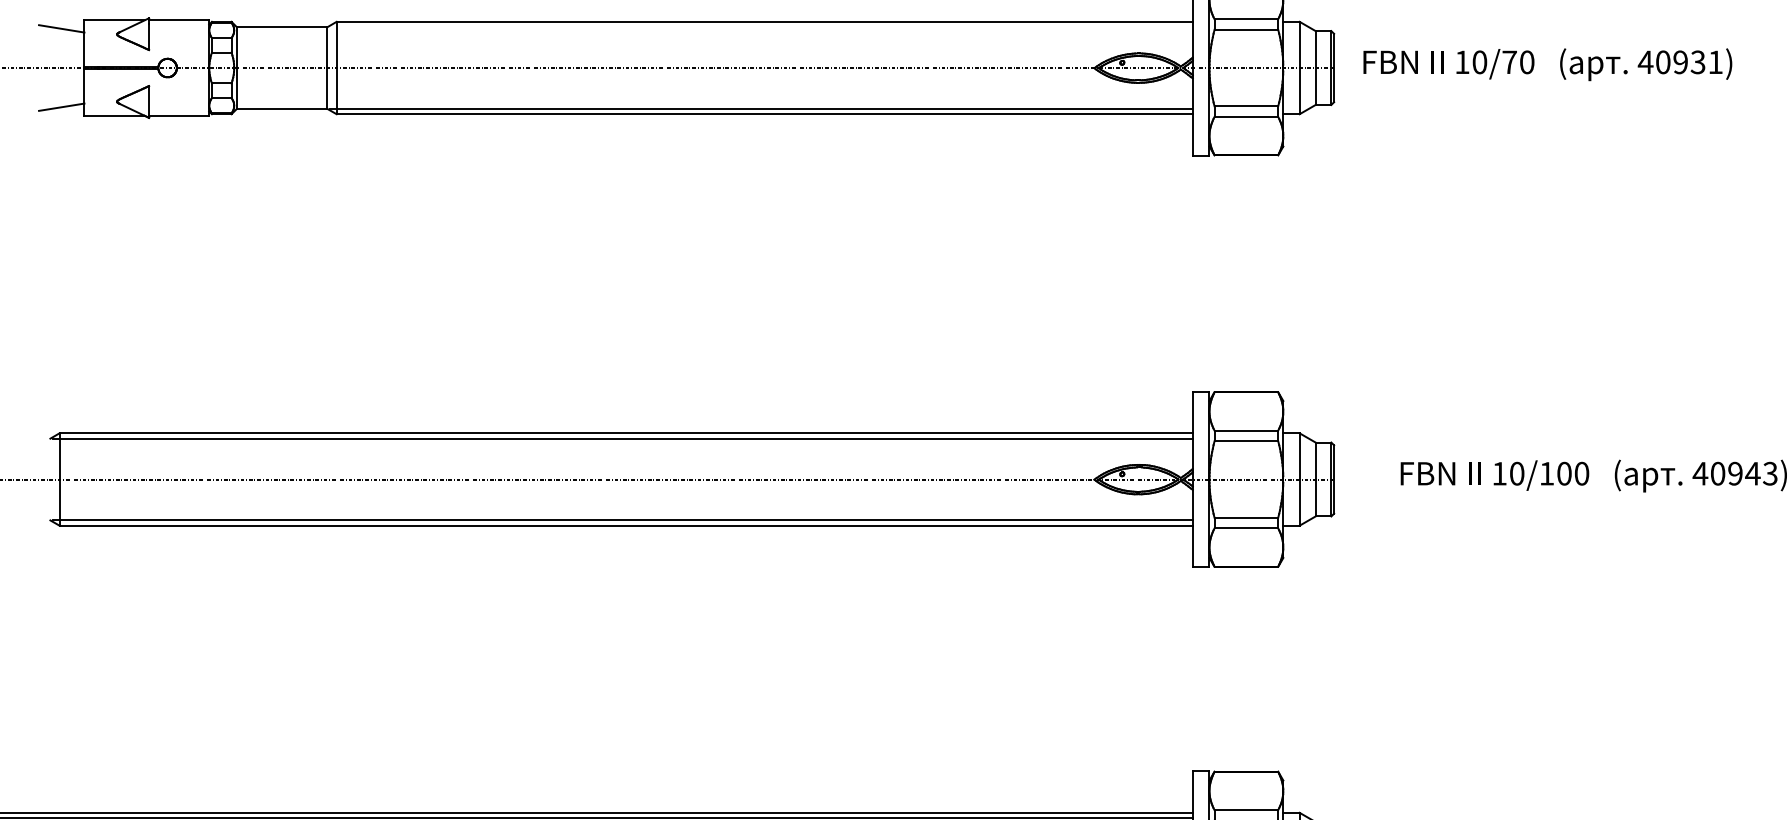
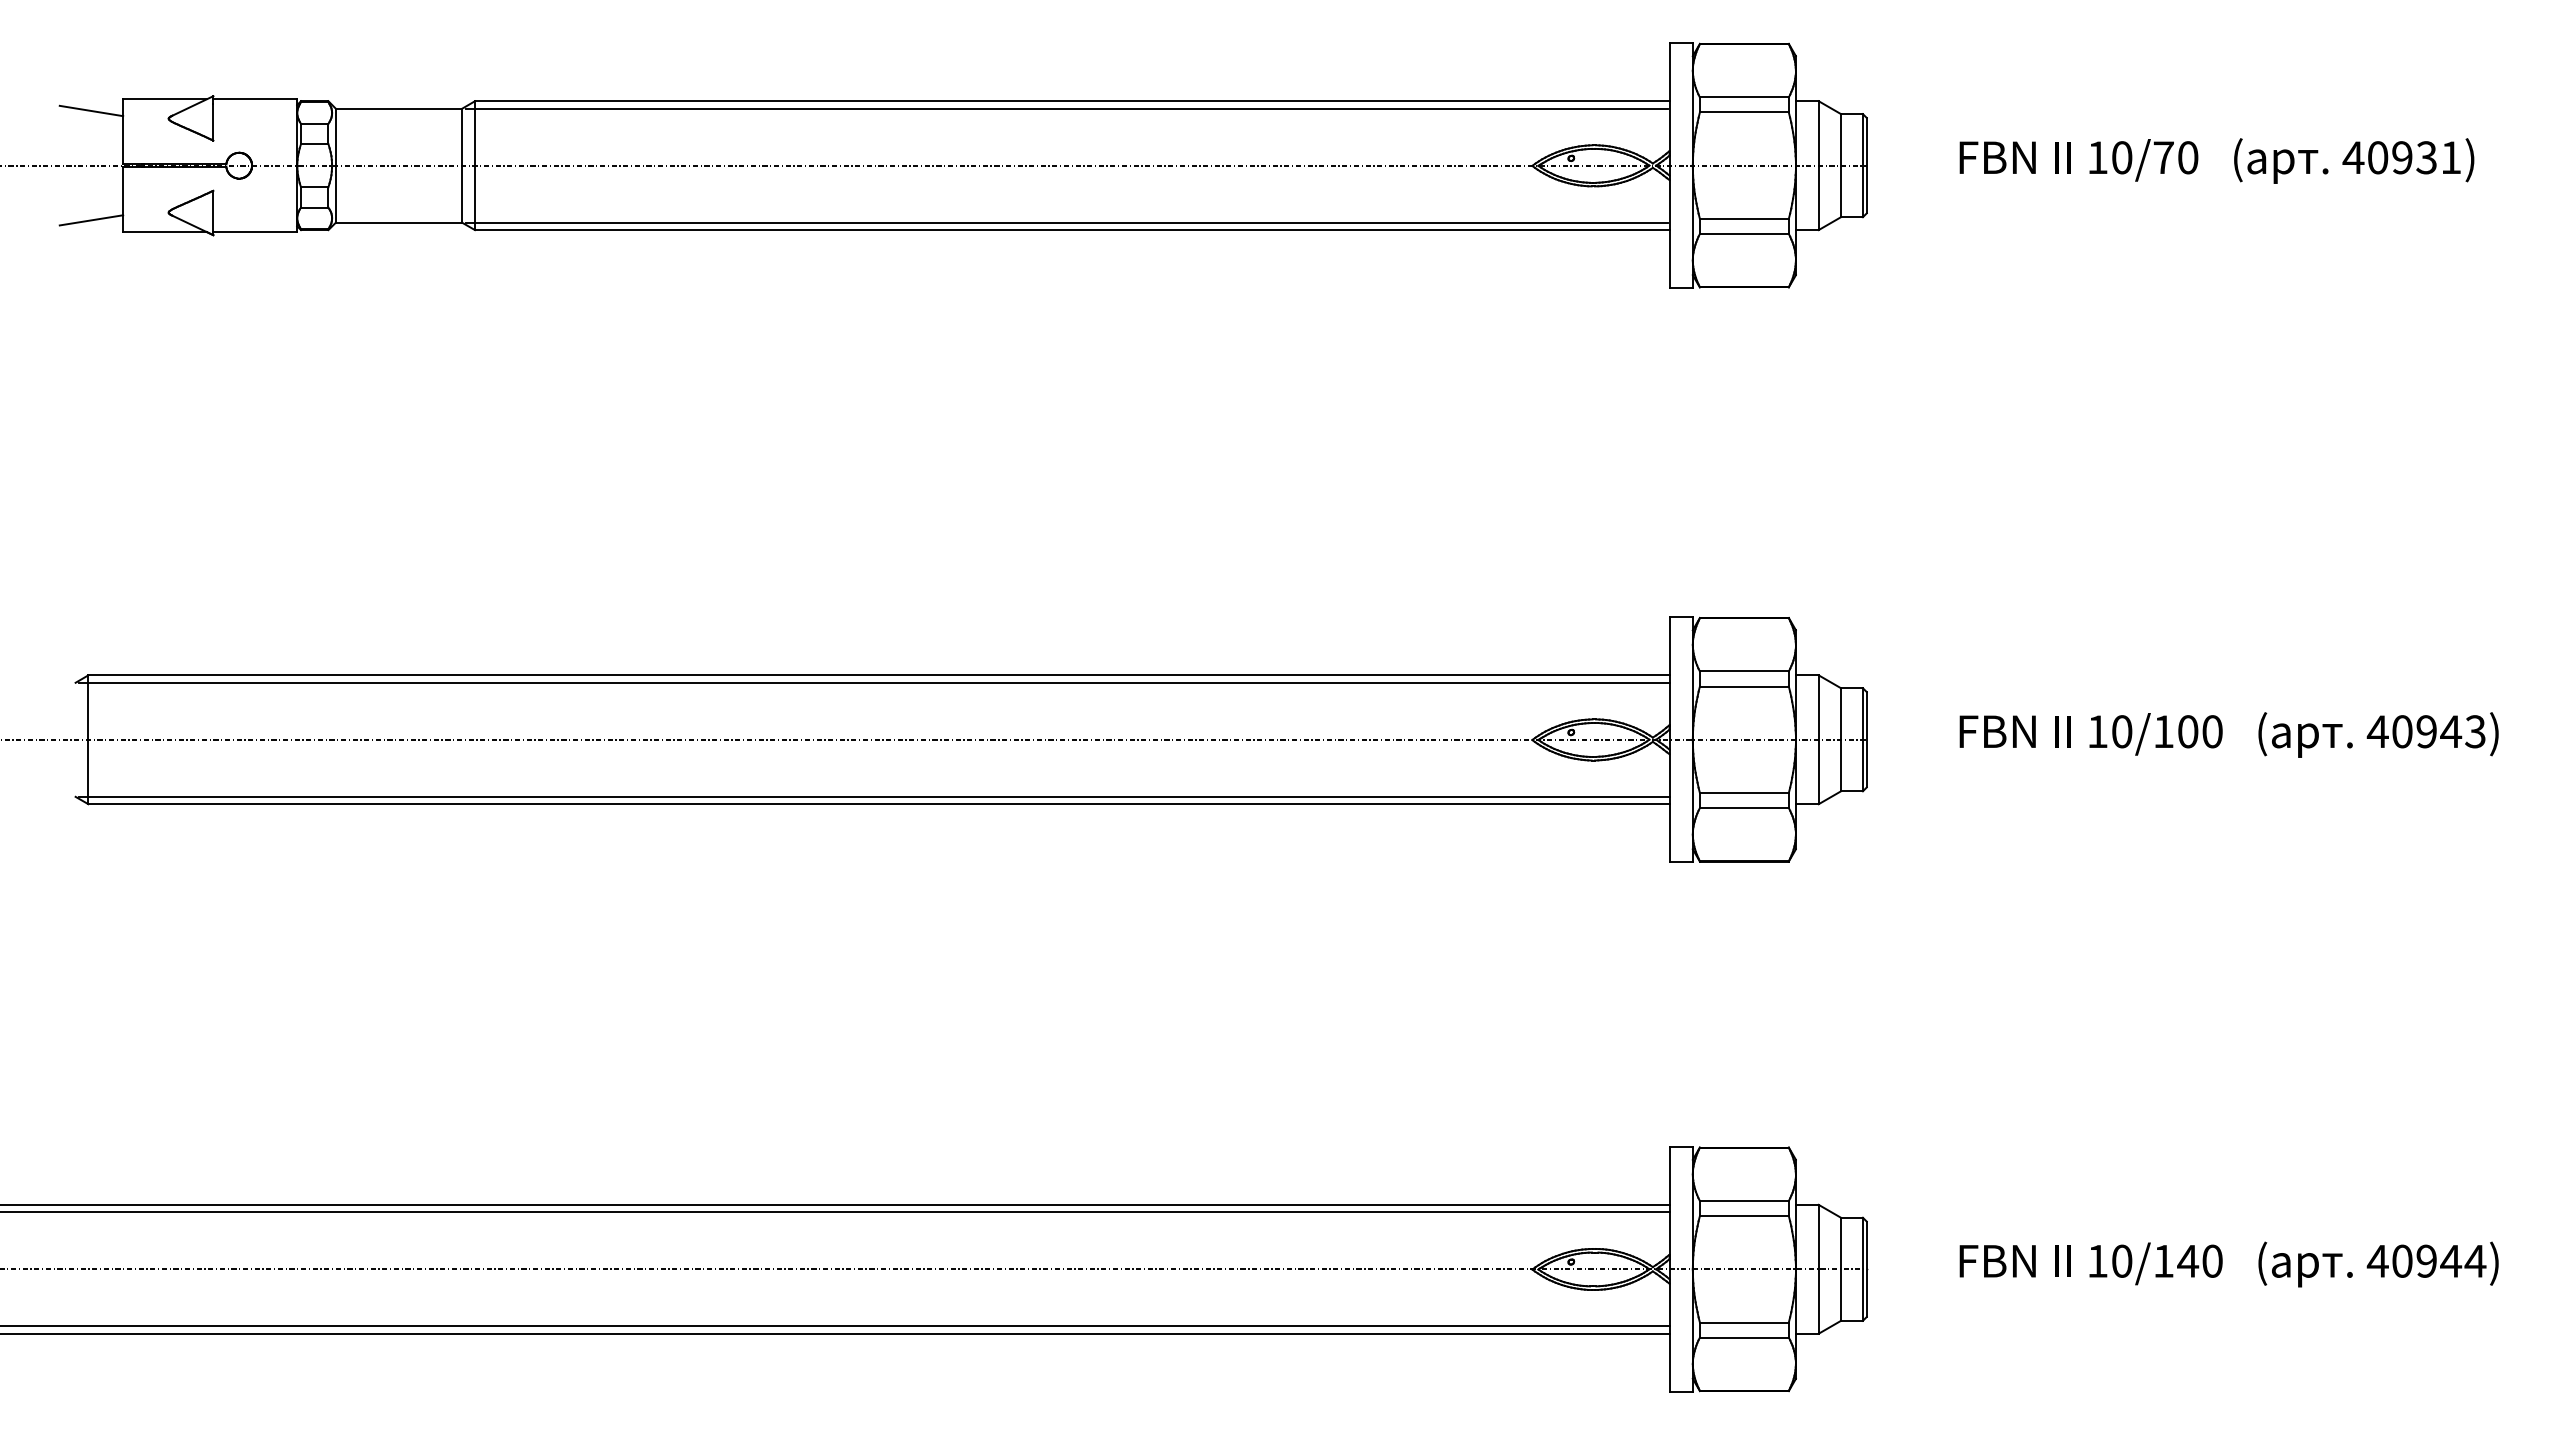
line: (760, 27) -> (1066, 108), added
text: (1547, 64) -> (2216, 160), moved

